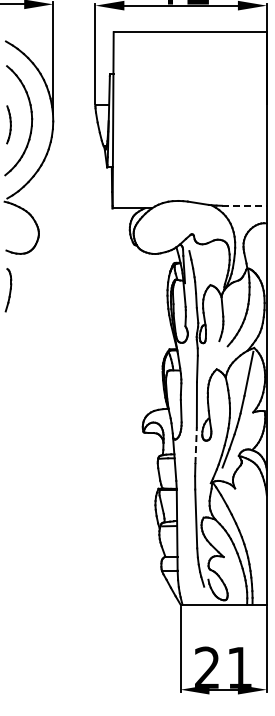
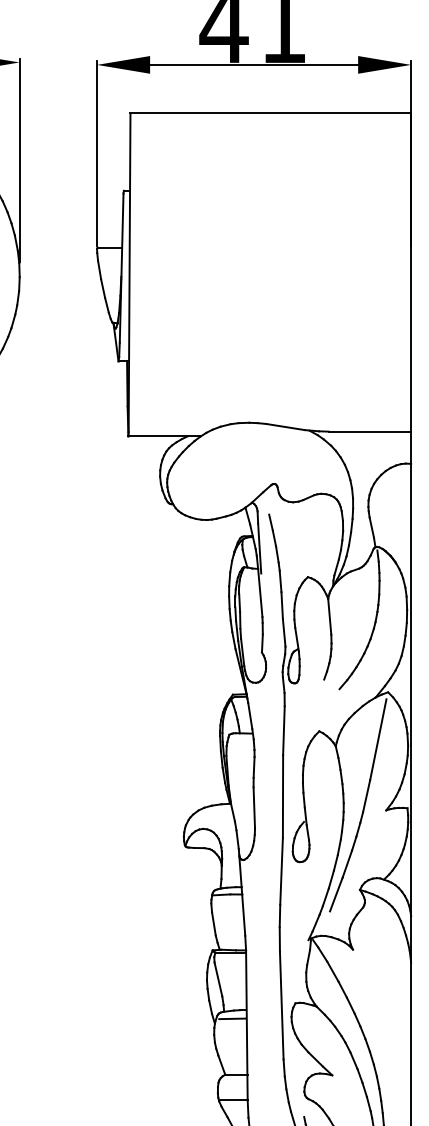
line: (244, 205) -> (370, 431), dashed -> solid
line: (196, 445) -> (282, 870), dashed -> solid

